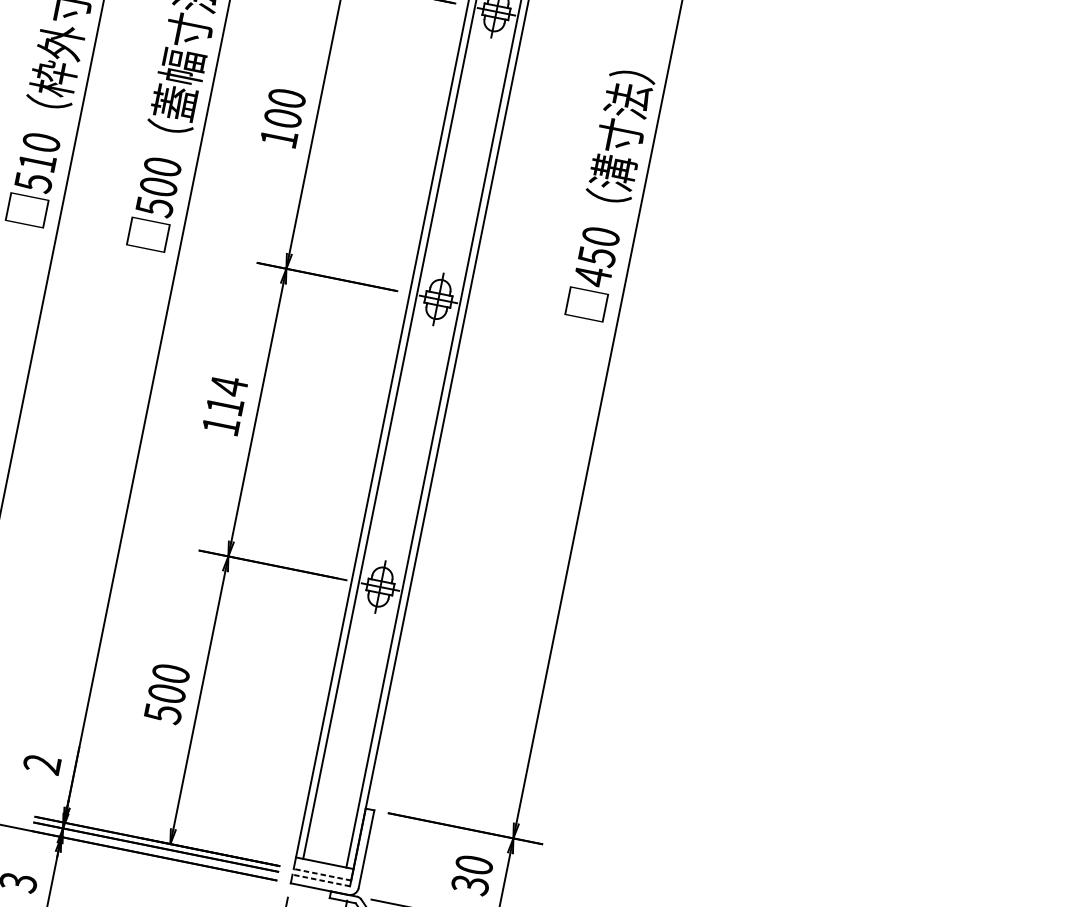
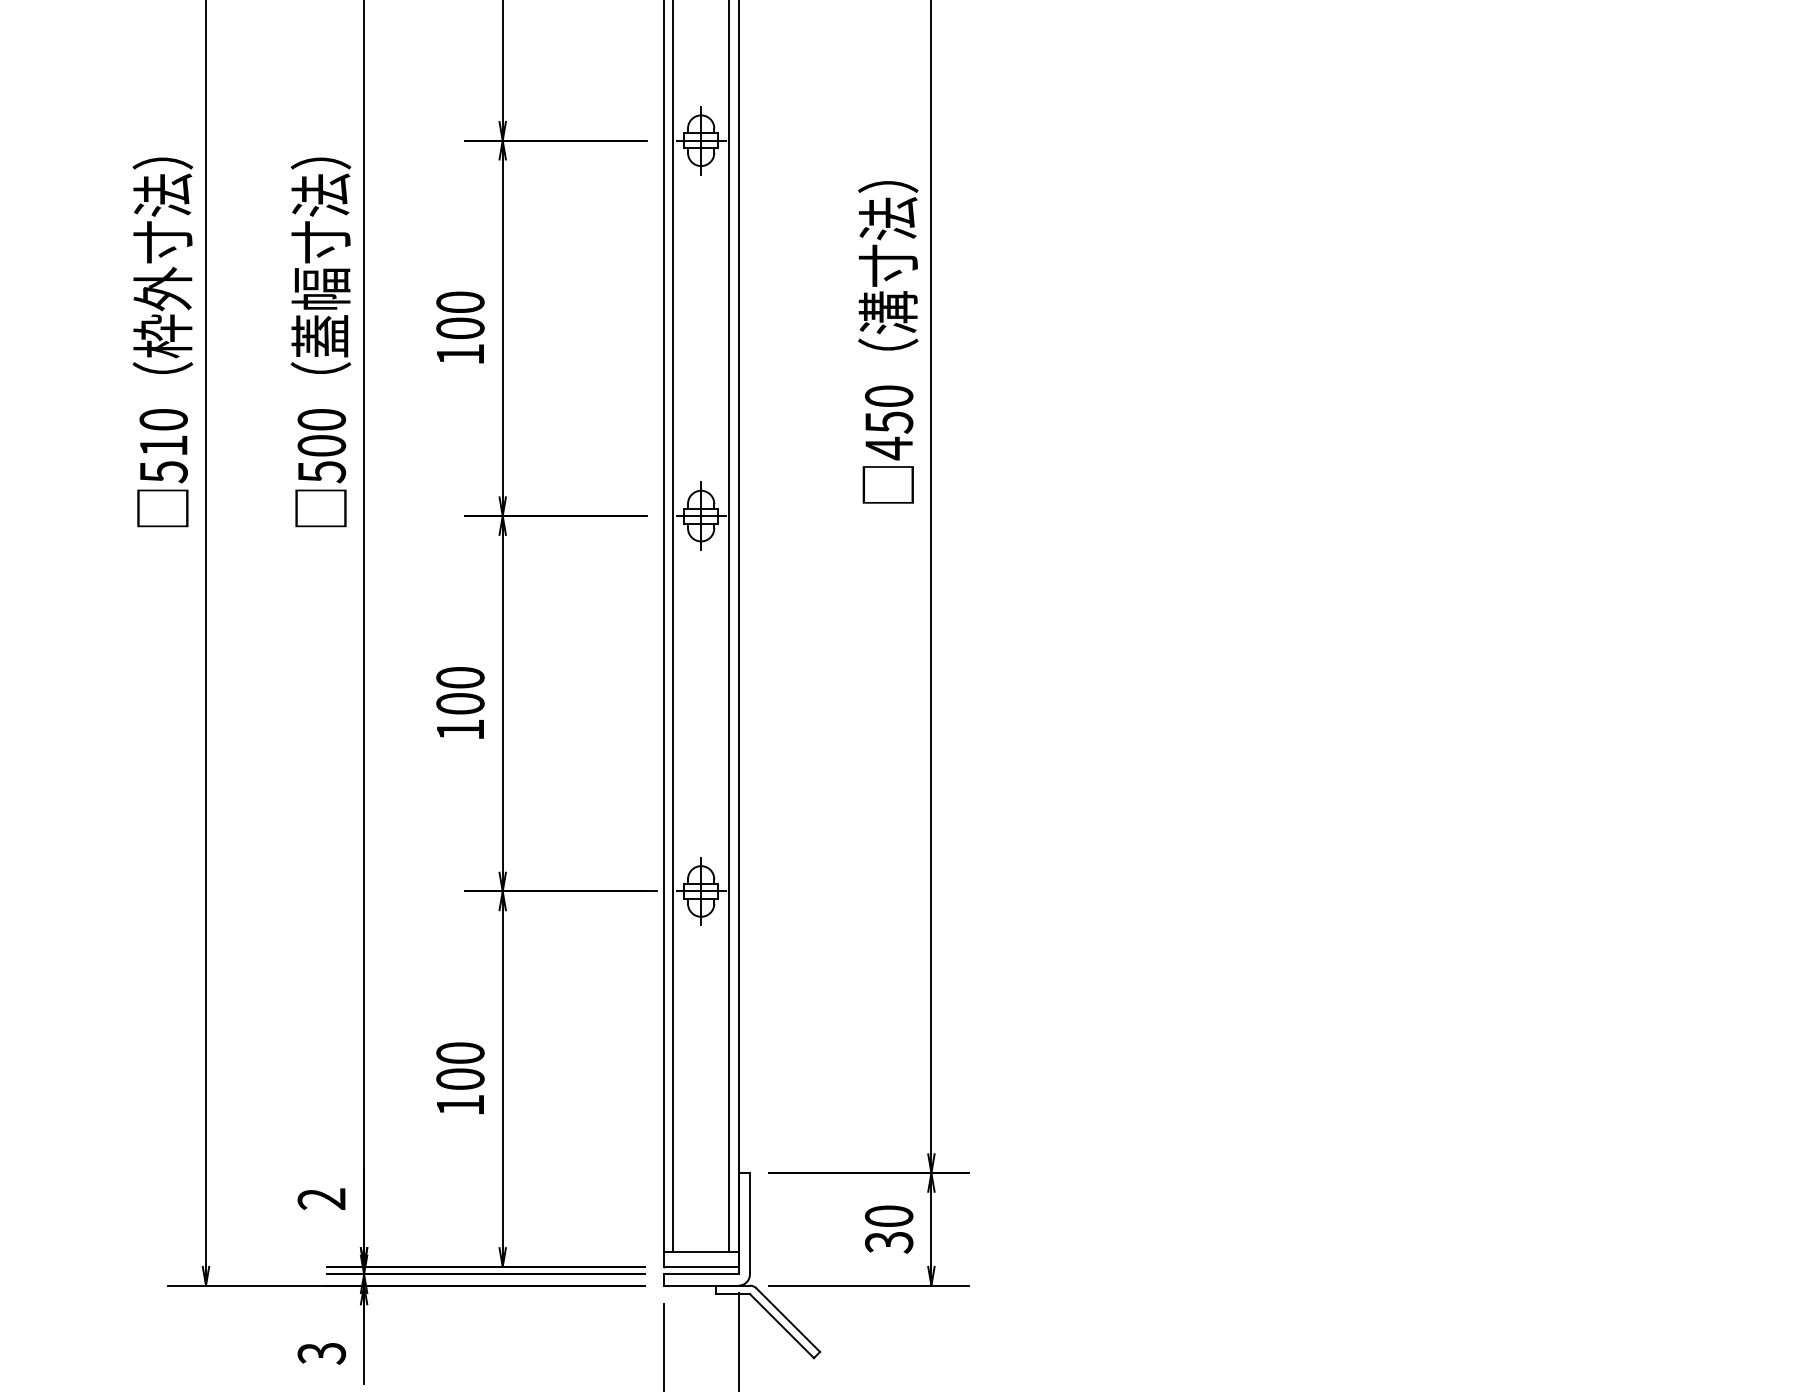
text: (227, 395) -> (460, 690), 114 -> 100
text: (162, 713) -> (460, 1105), 500 -> 100
line: (322, 874) -> (701, 1266), dashed -> solid
line: (321, 880) -> (701, 1274), dashed -> solid

